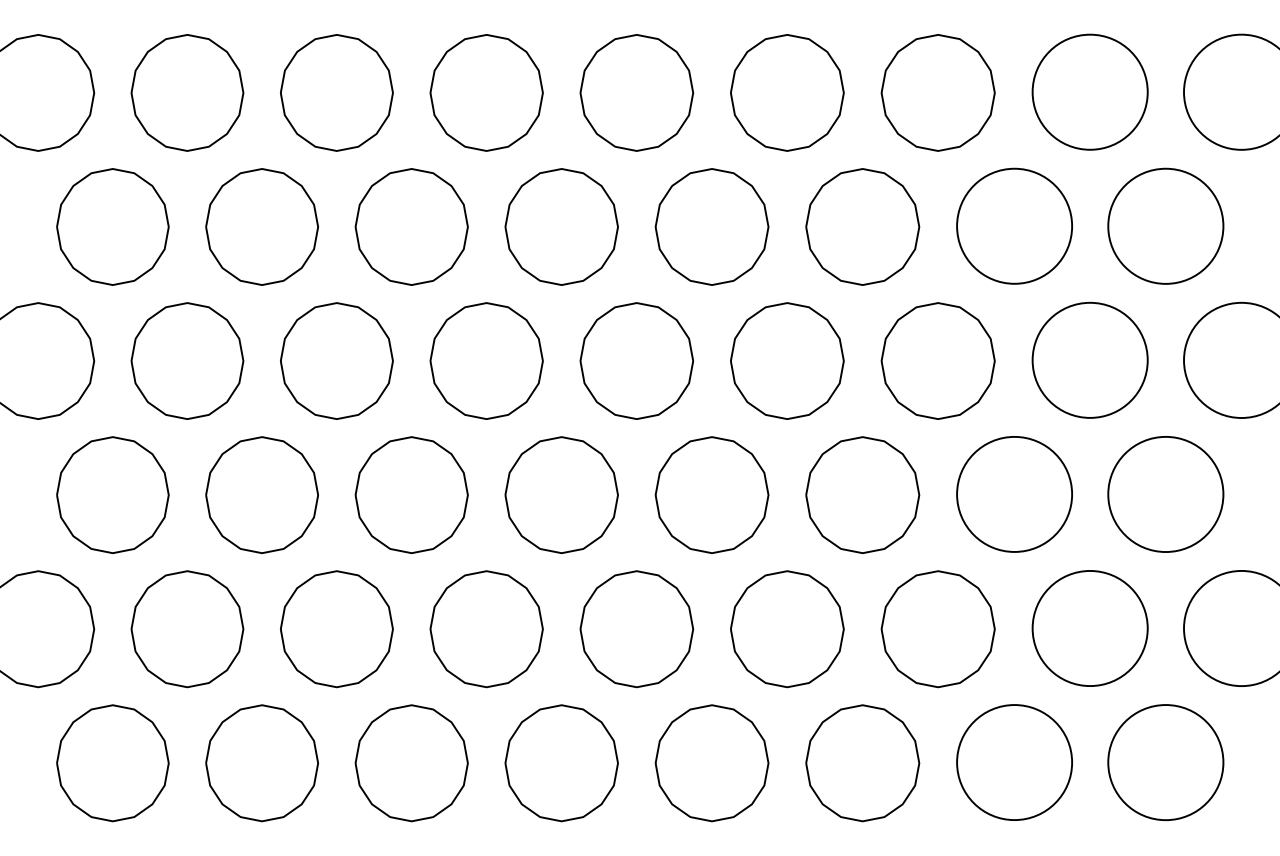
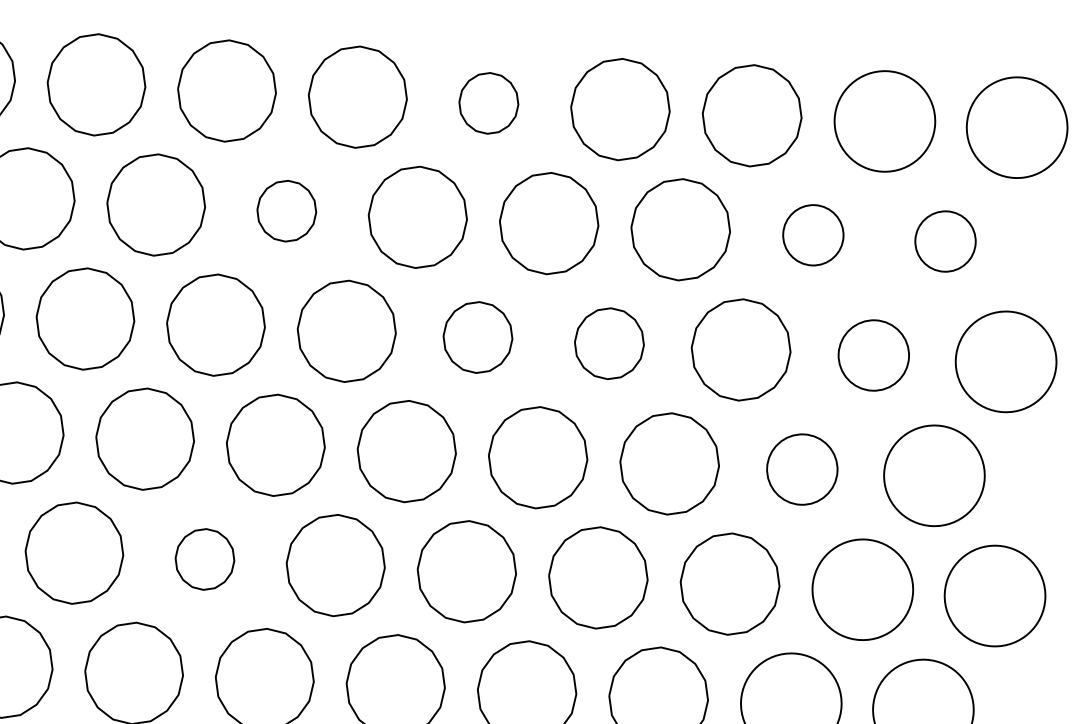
part: (636, 92) -> (488, 102), size x0.6
part: (1014, 225) -> (813, 234), size x0.6
part: (1165, 225) -> (945, 240), size x0.6
part: (411, 226) -> (286, 210), size x0.6
part: (1089, 359) -> (873, 354), size x0.7
part: (636, 360) -> (477, 337), size x0.7
part: (787, 360) -> (609, 343), size x0.7
part: (1014, 494) -> (802, 469), size x0.7
part: (336, 629) -> (204, 559), size x0.6

